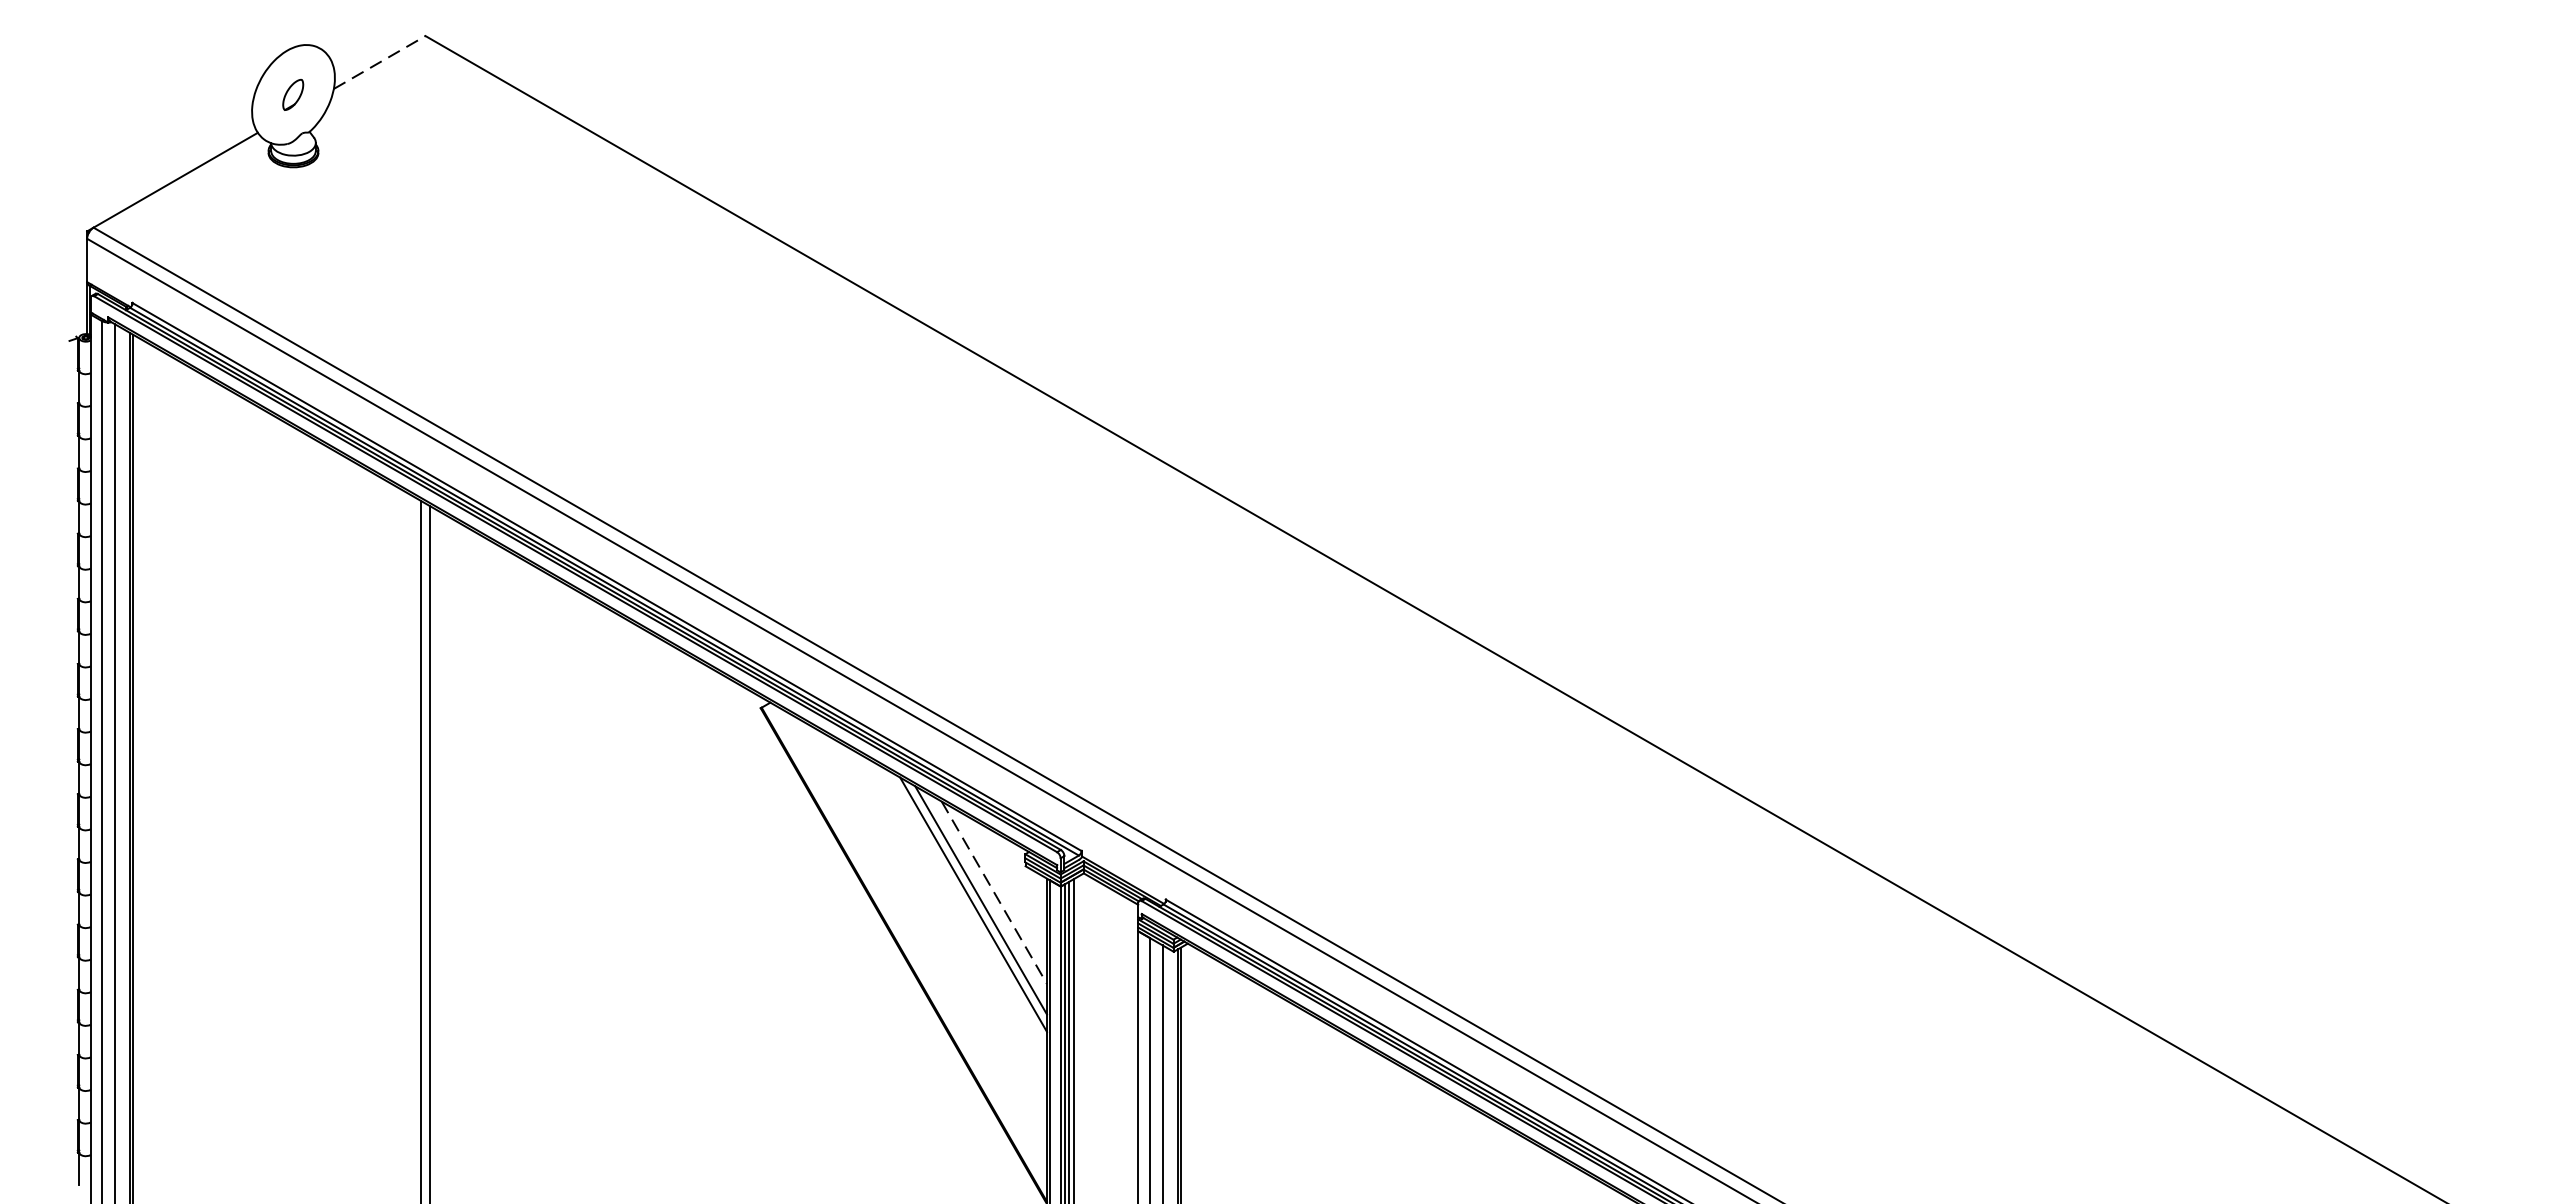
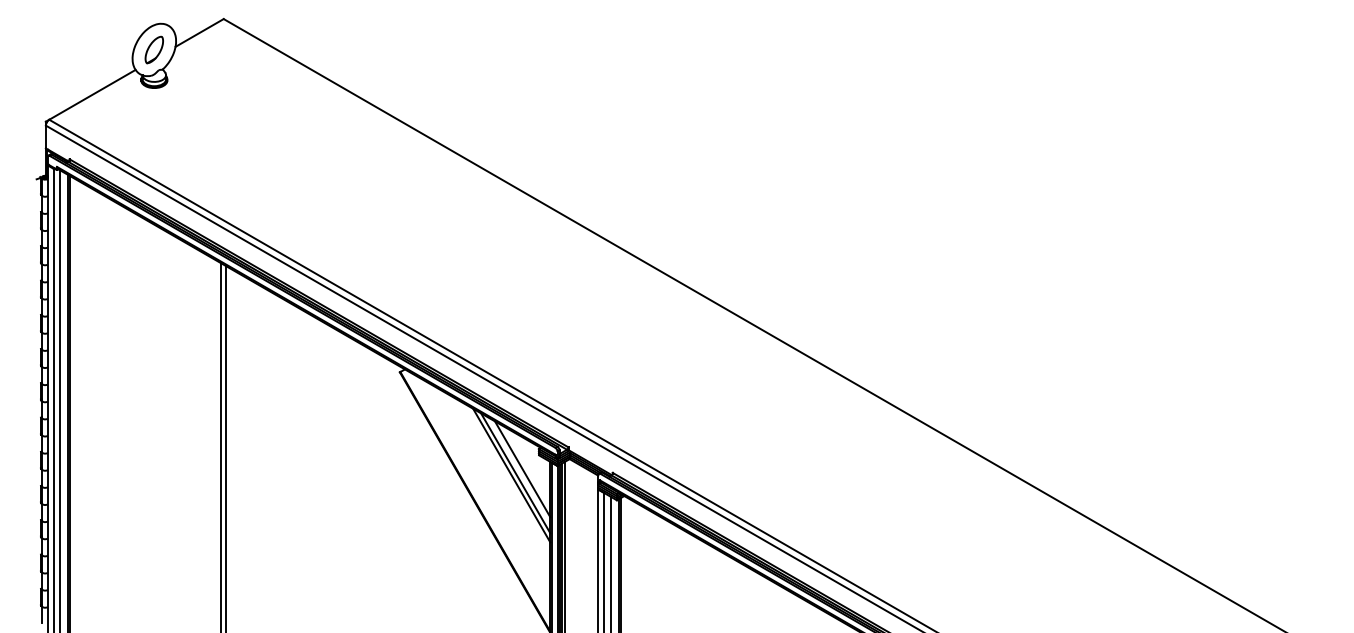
line: (379, 61) -> (199, 32), dashed -> solid
part: (291, 93) -> (153, 49), size x1.67
line: (994, 893) -> (522, 469), dashed -> solid

